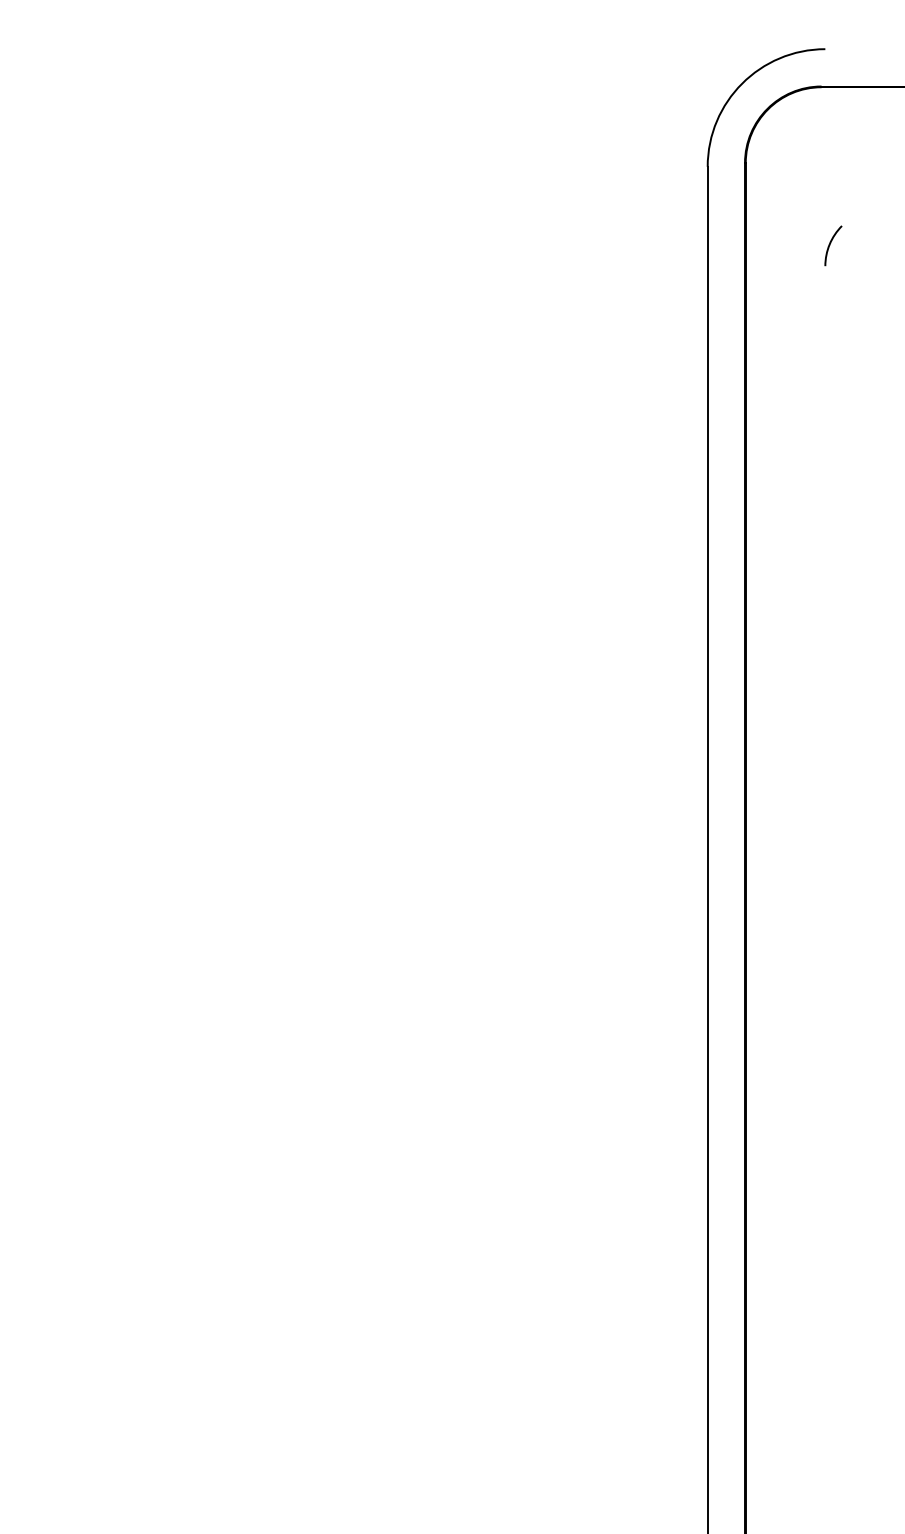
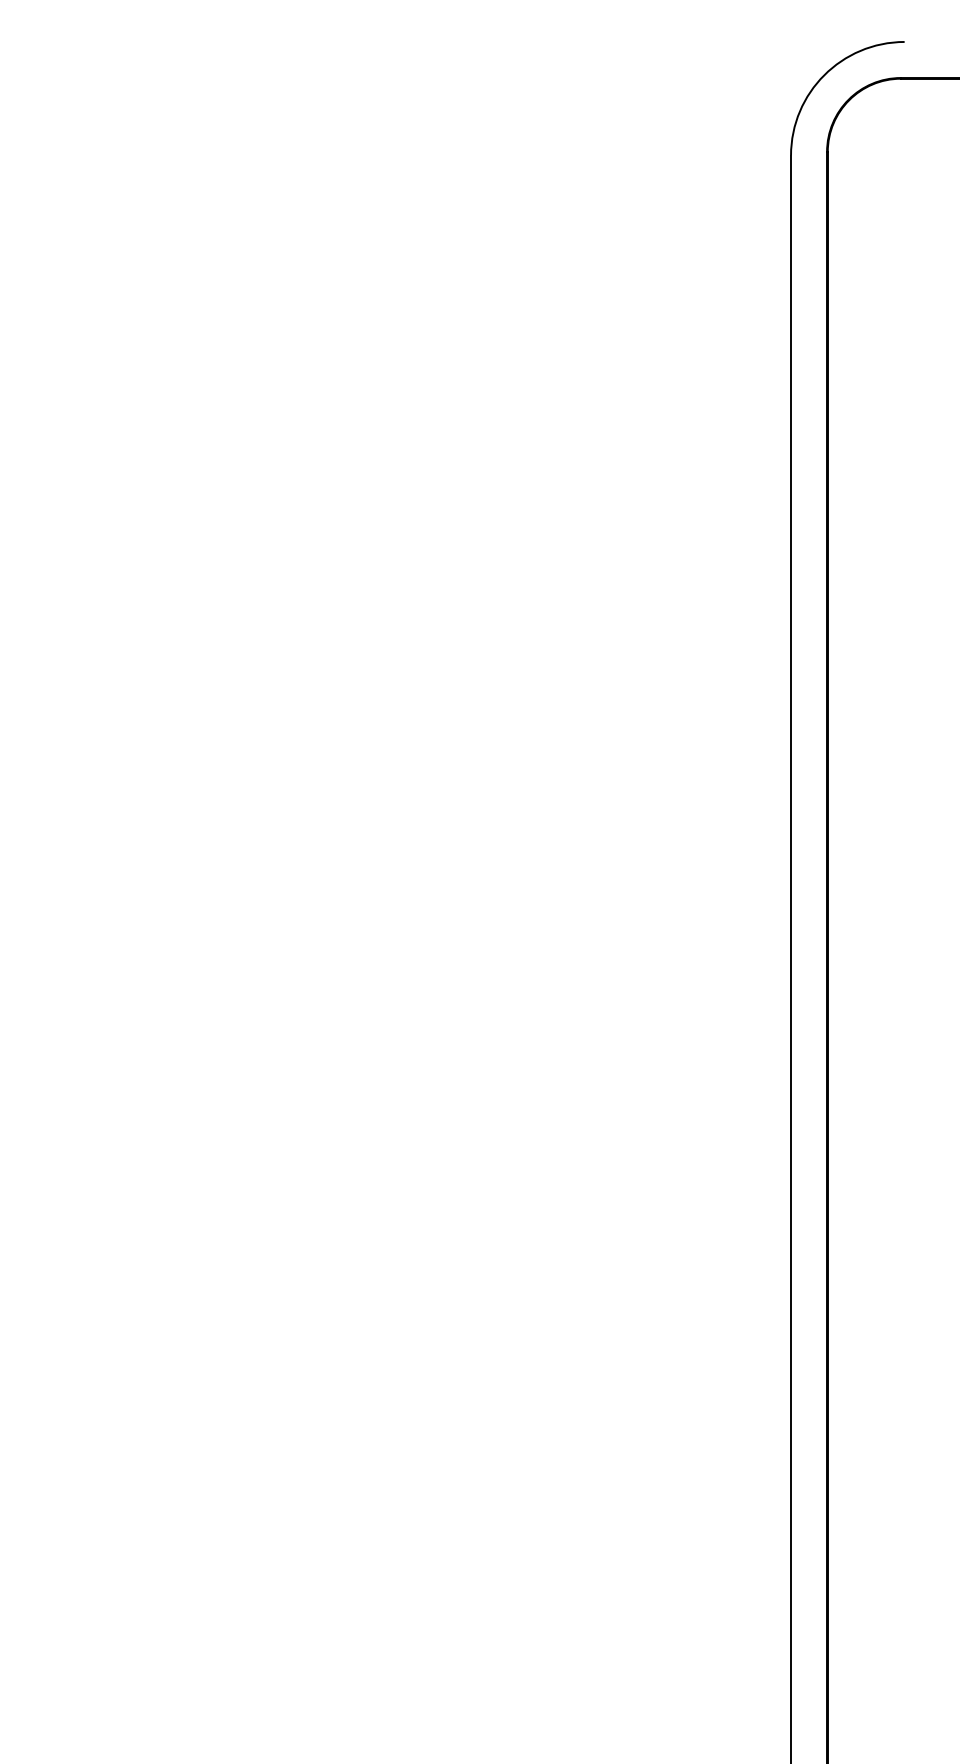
arc: (831, 243) -> (910, 229), removed

